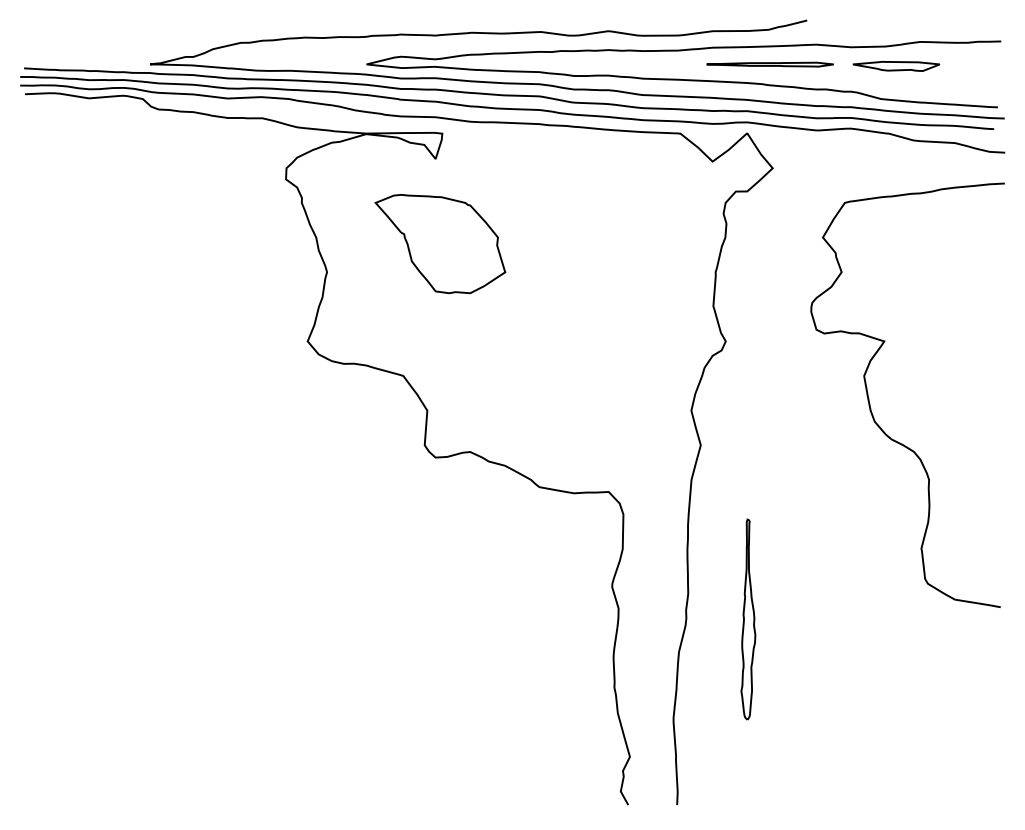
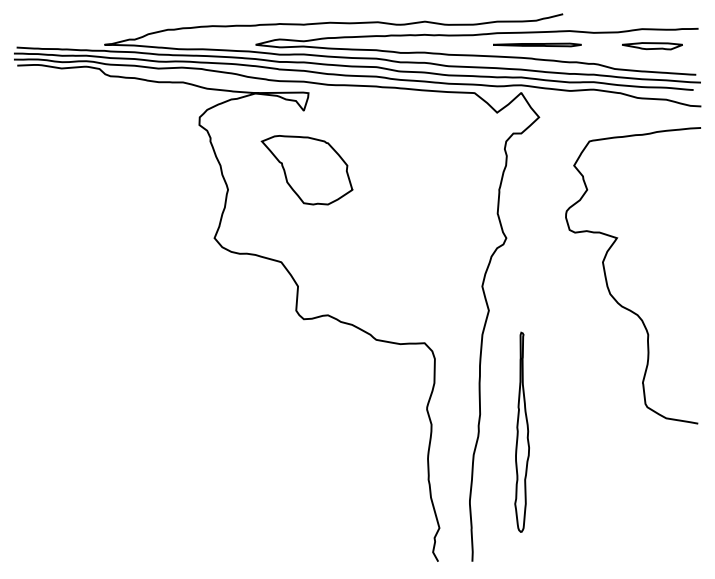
part: (896, 66) -> (652, 46), moved
part: (747, 618) -> (521, 431), size x1.43

